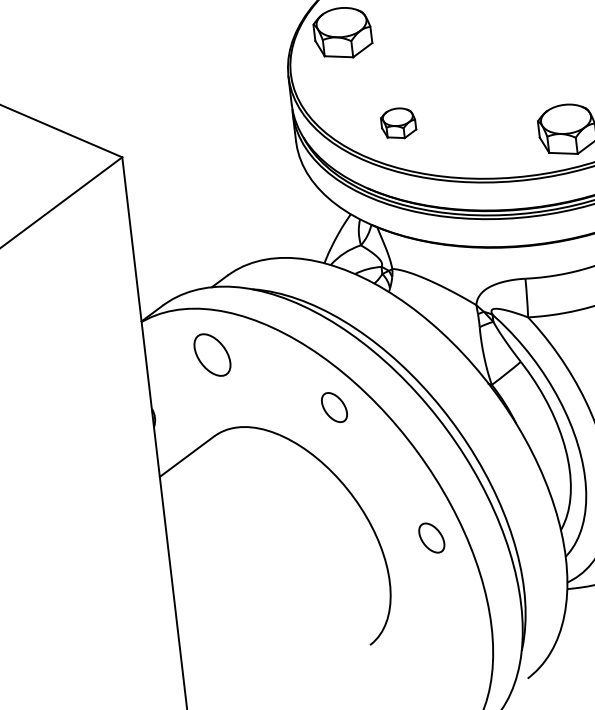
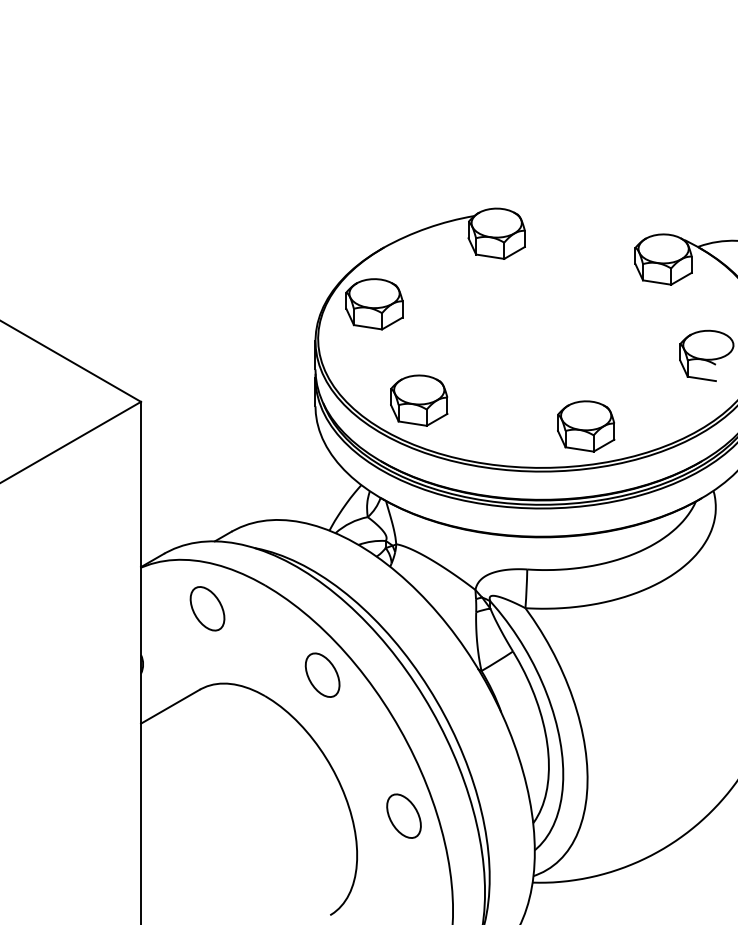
part: (398, 123) -> (419, 400), size x1.67
part: (334, 406) -> (322, 674), size x1.43
part: (431, 537) -> (403, 815), size x1.43

